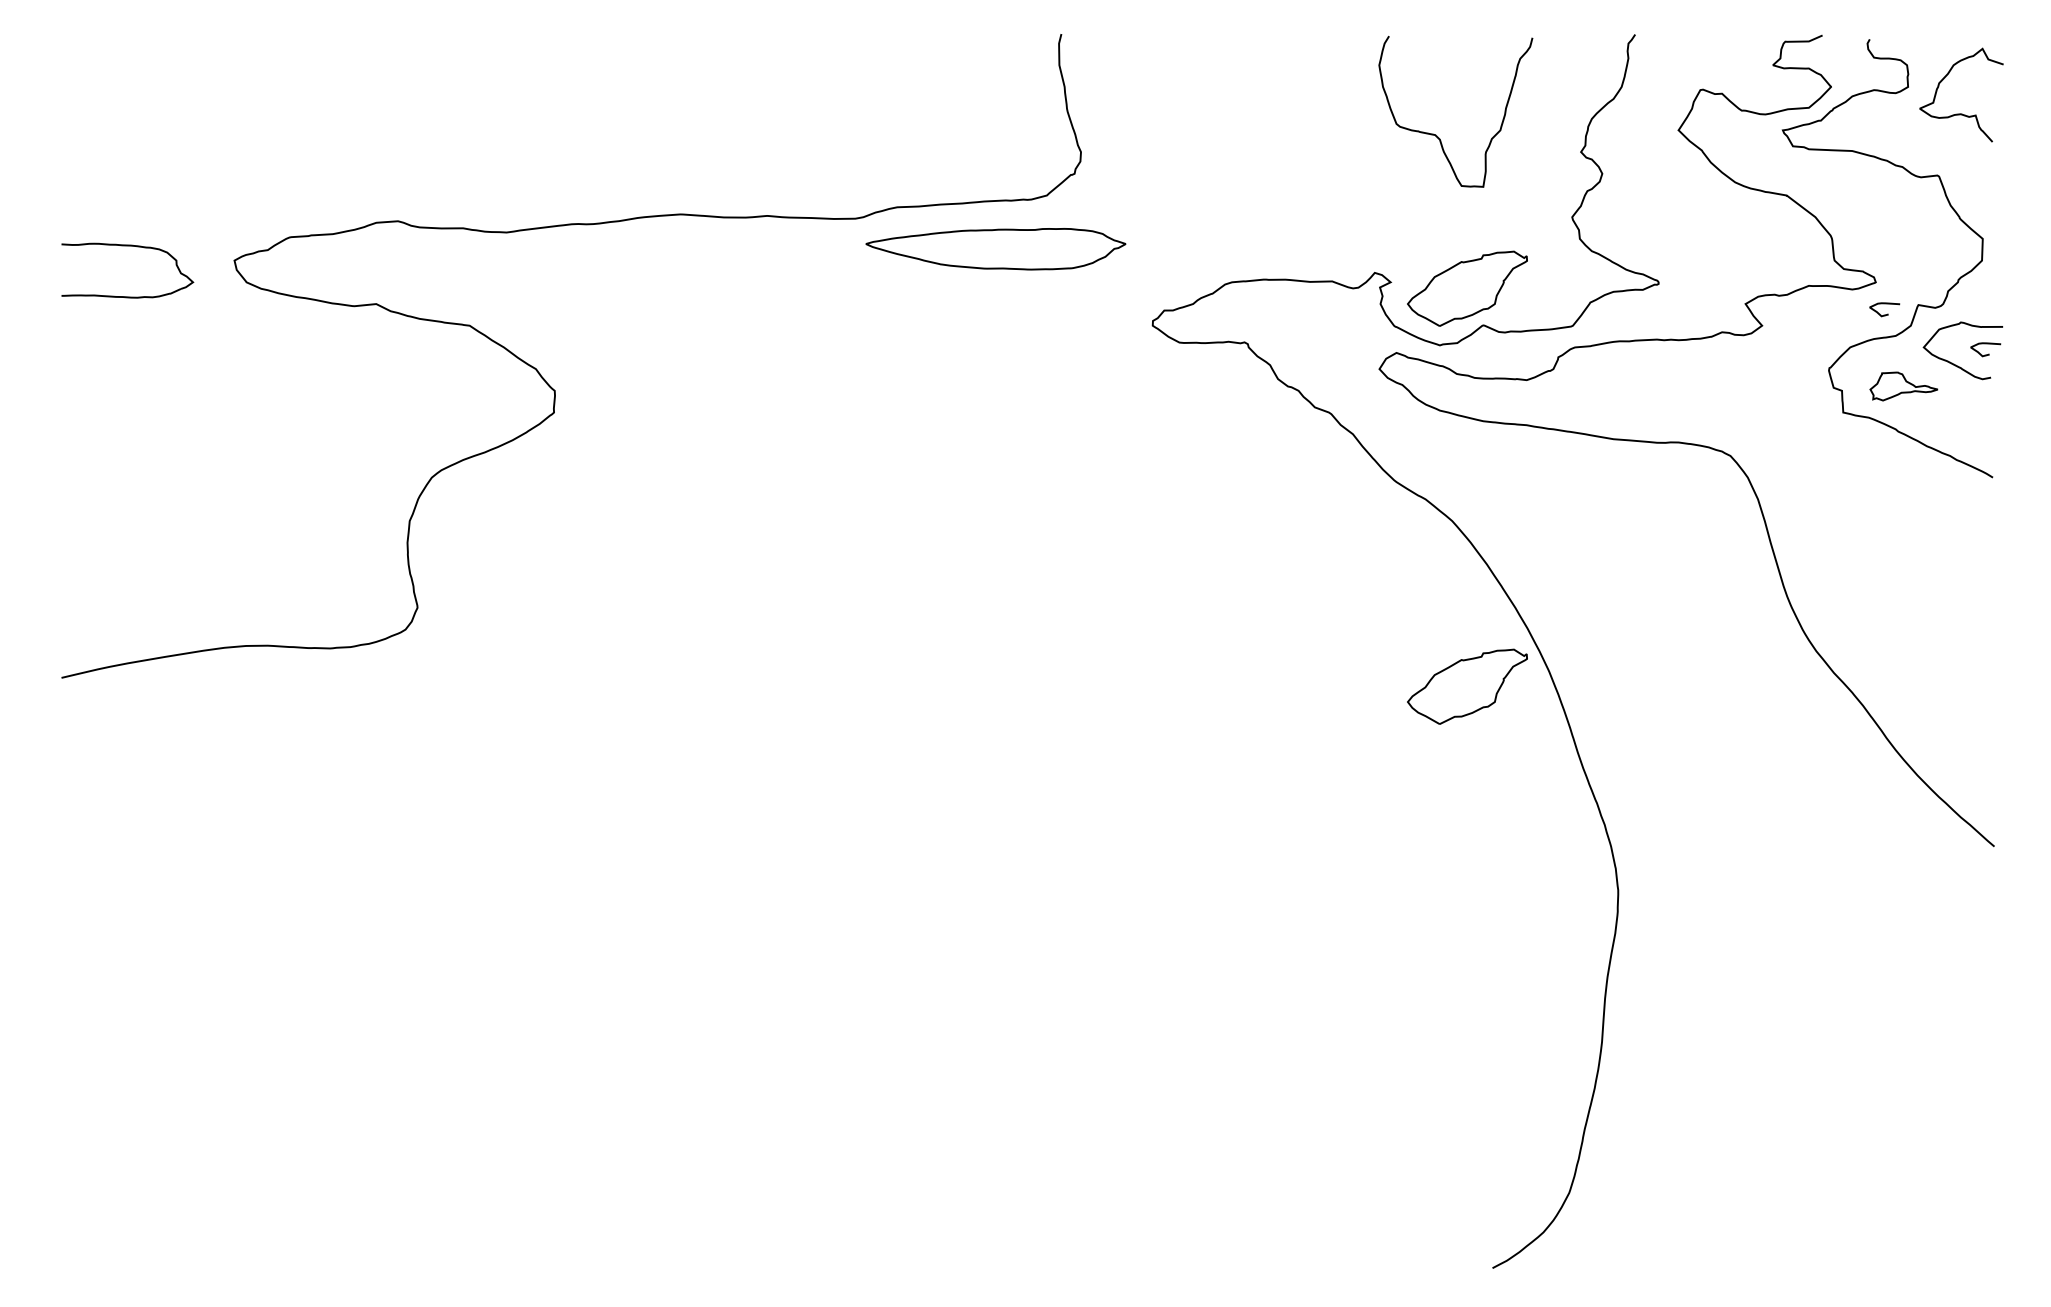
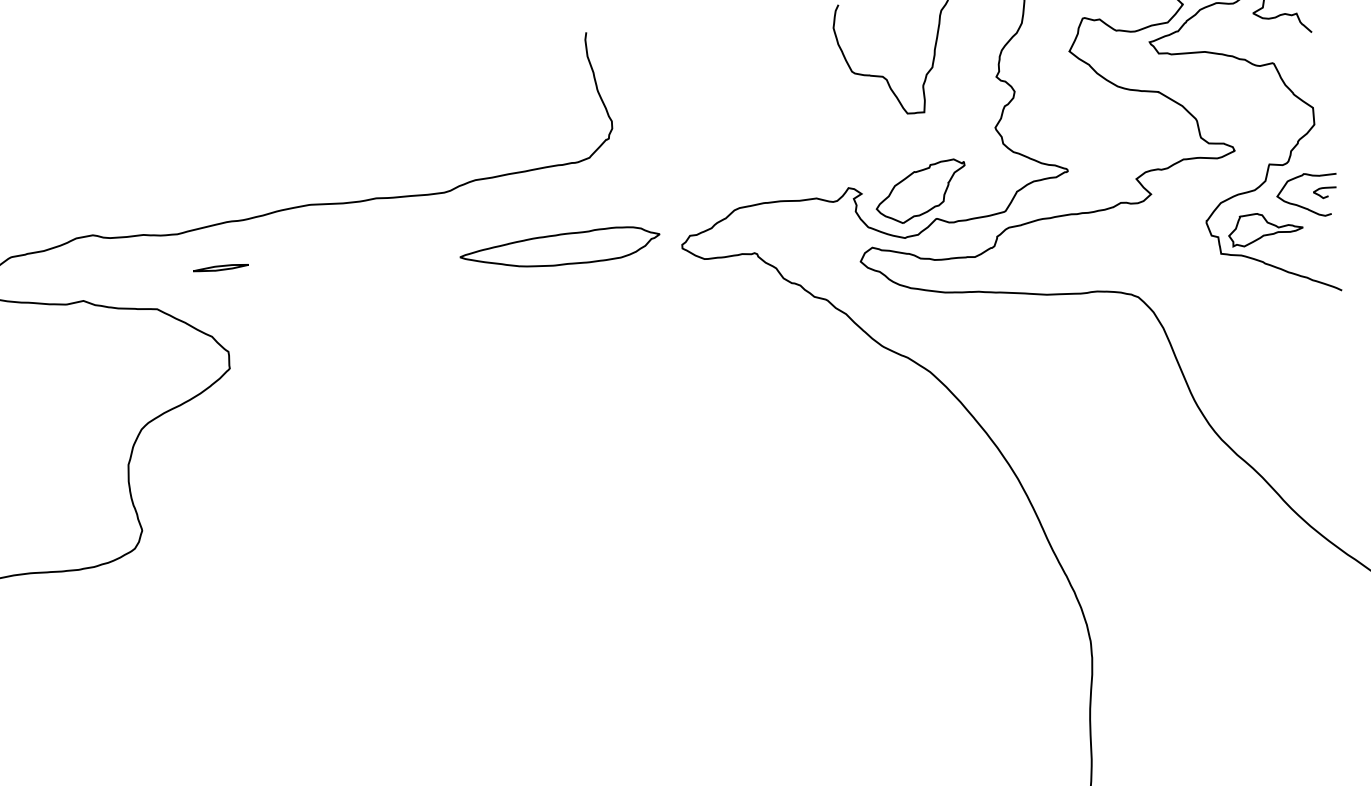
part: (995, 249) -> (560, 250), moved
part: (557, 281) -> (220, 267), added
curve: (1884, 304) -> (1243, 167), removed
part: (1903, 386) -> (1265, 228), size x1.43
part: (1467, 686) -> (956, 497), removed

